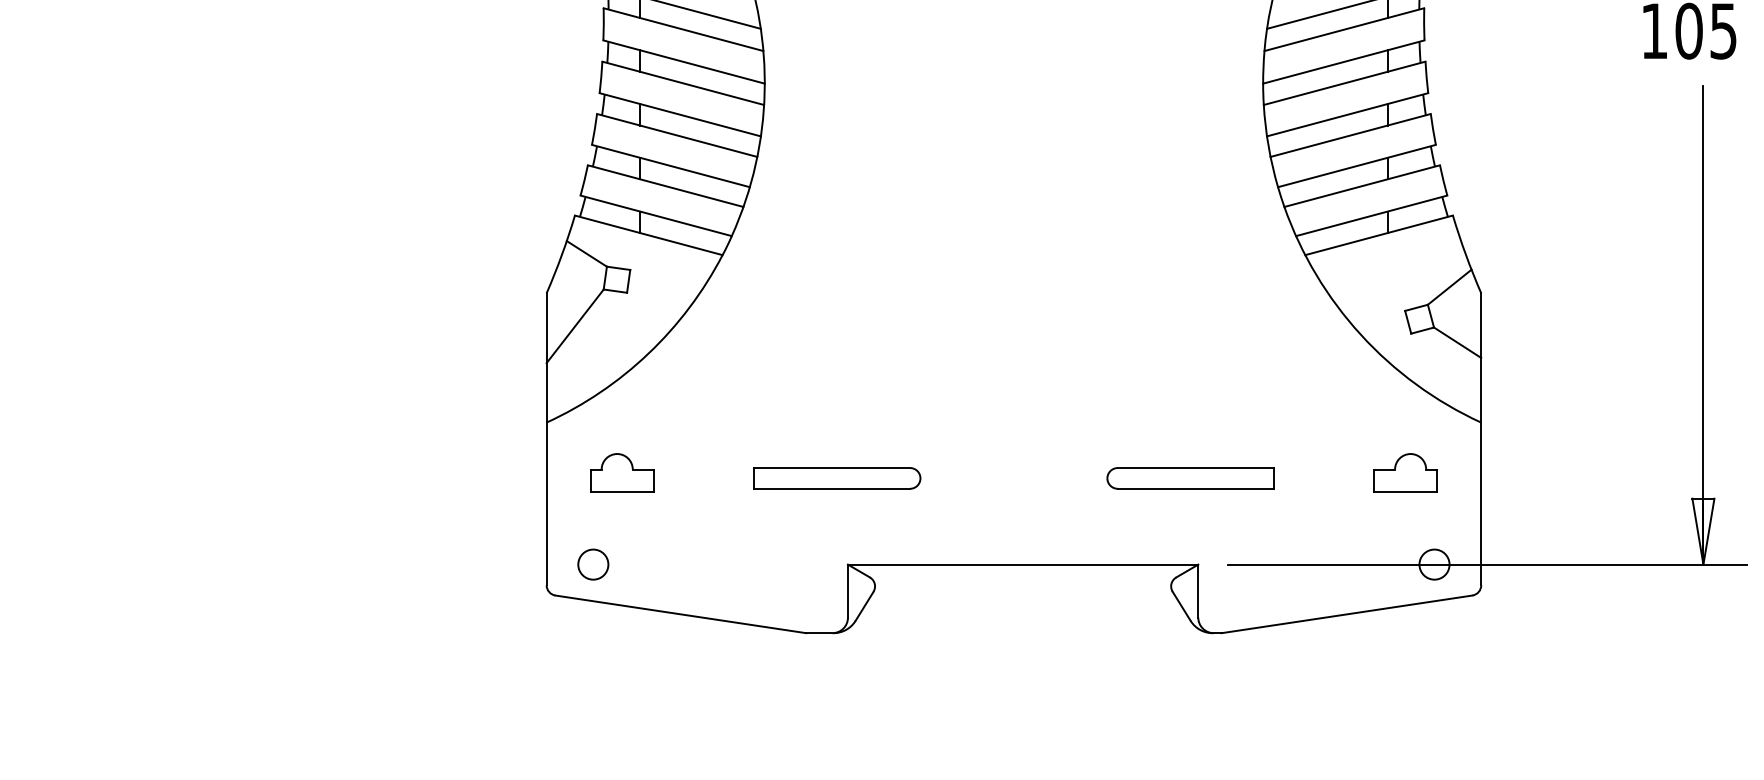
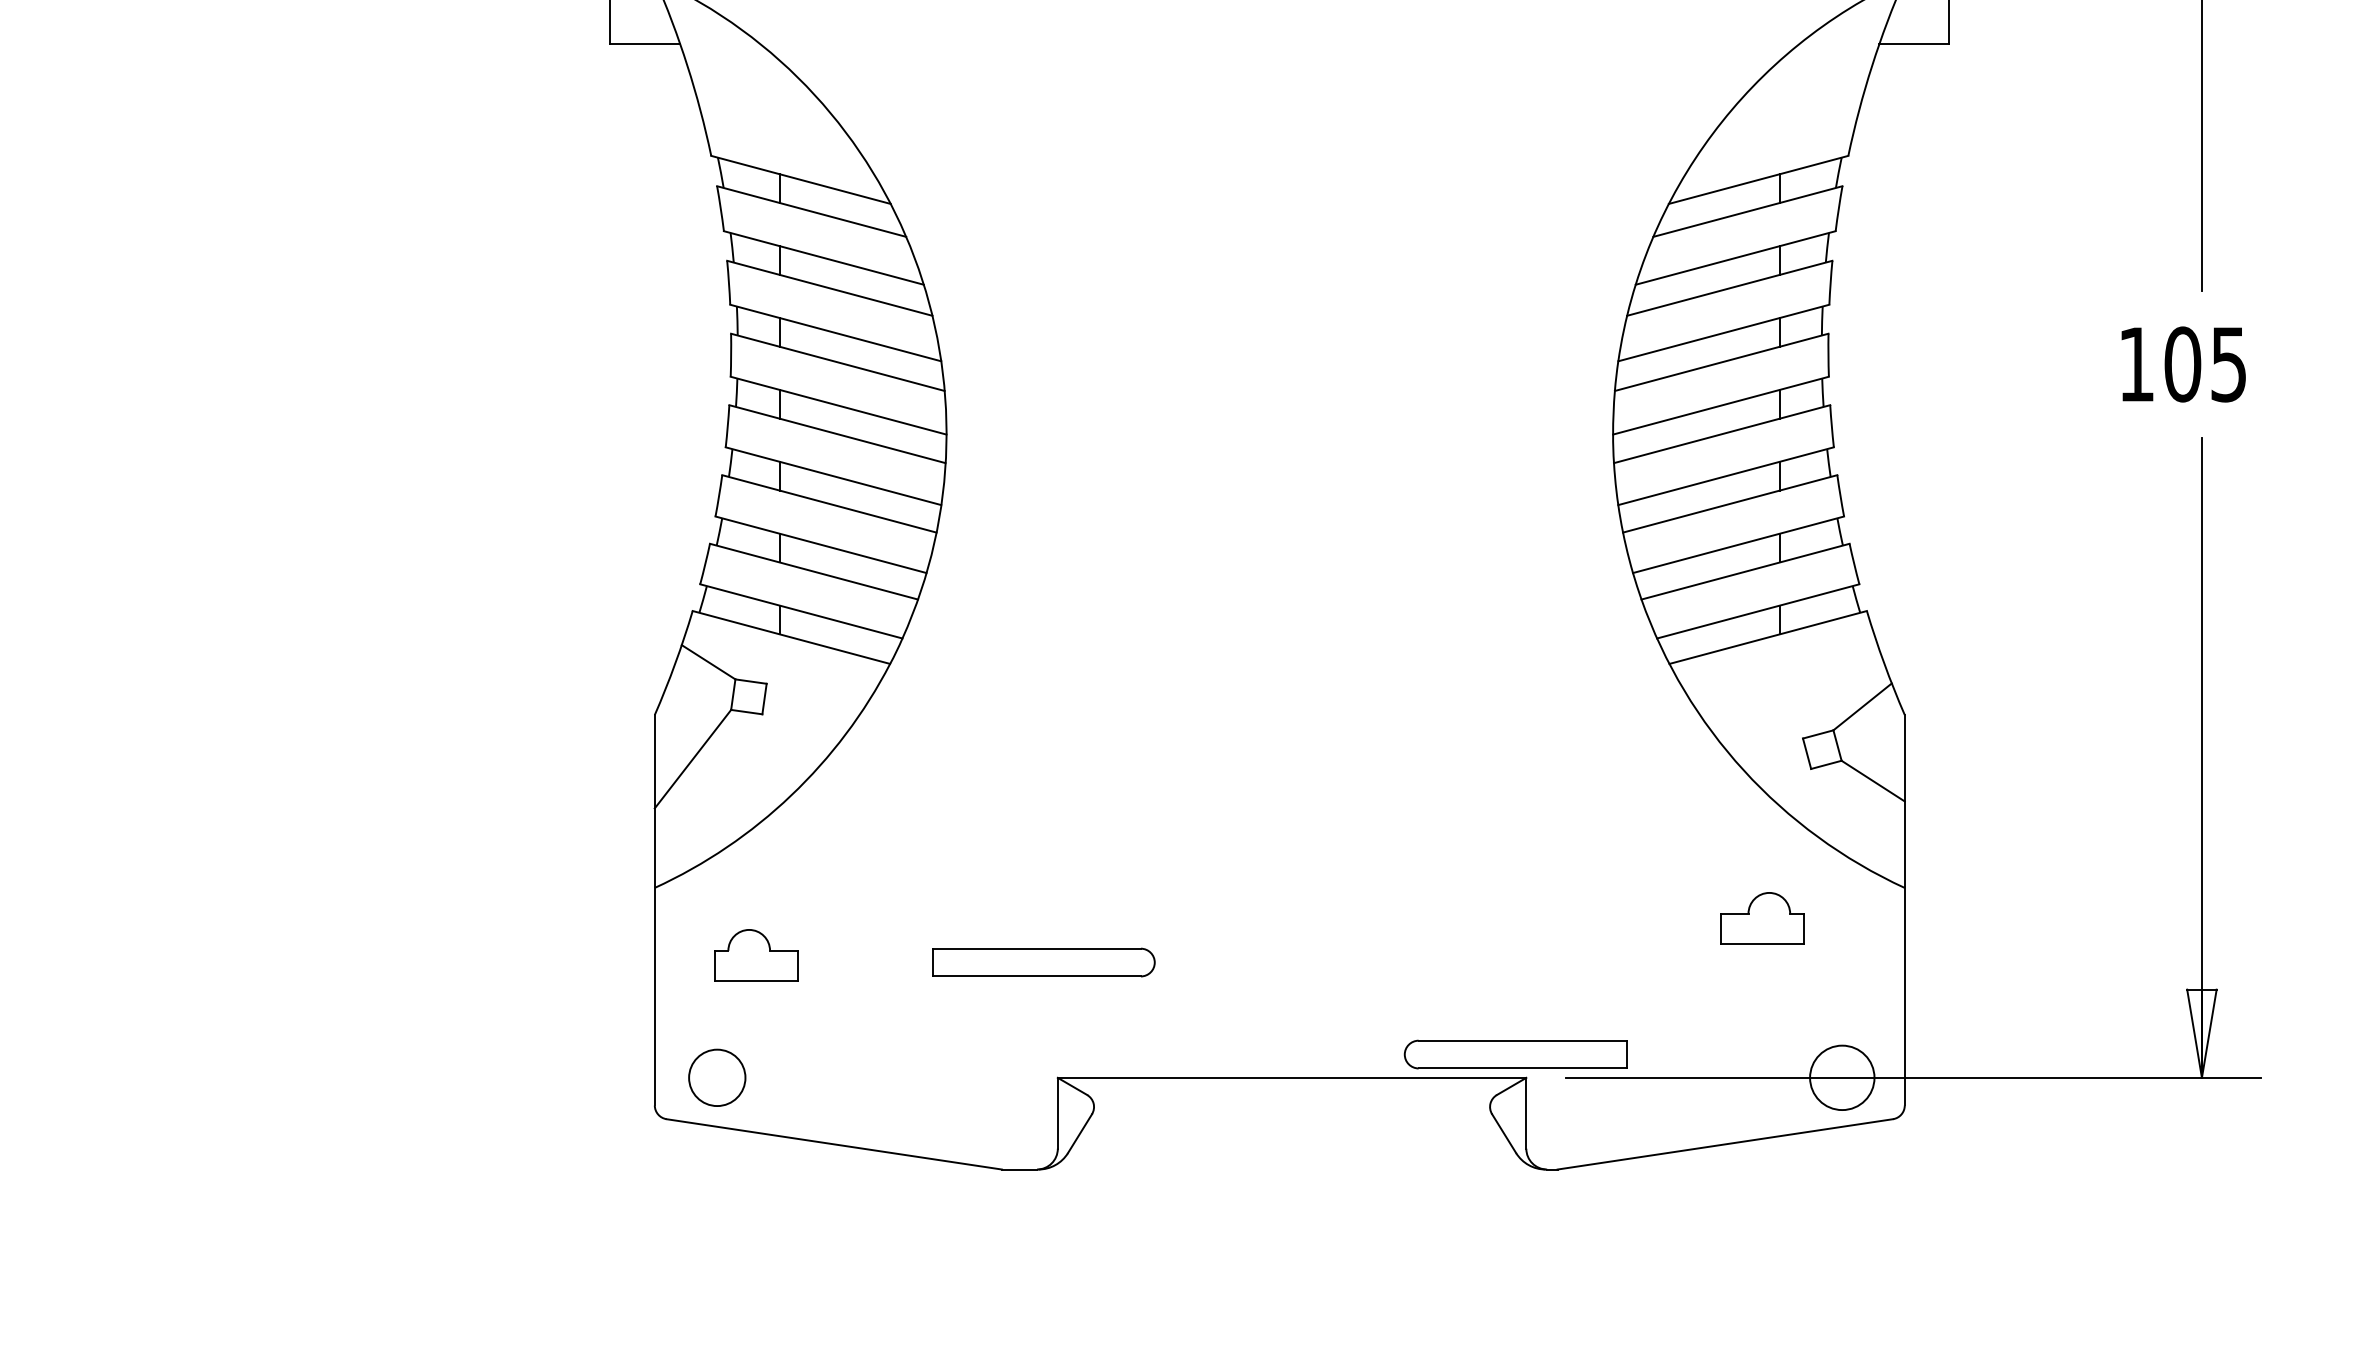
part: (1405, 473) -> (1762, 918), moved
part: (1190, 478) -> (1515, 1054), moved
circle: (593, 564) -> (717, 1077), size x1.4
circle: (1434, 564) -> (1842, 1077), size x1.6

